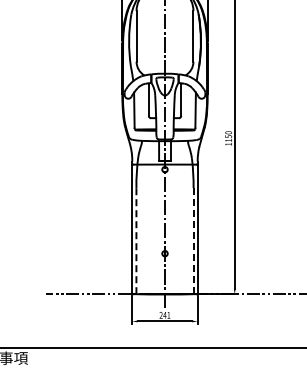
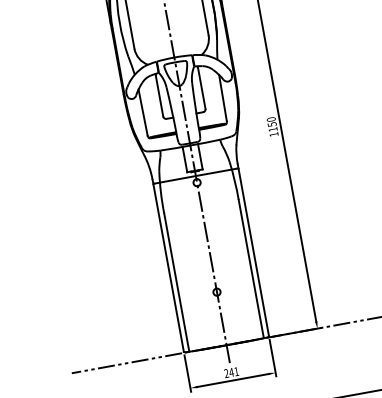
line: (136, 240) -> (176, 281), dashed -> solid
line: (193, 241) -> (251, 269), dashed -> solid

